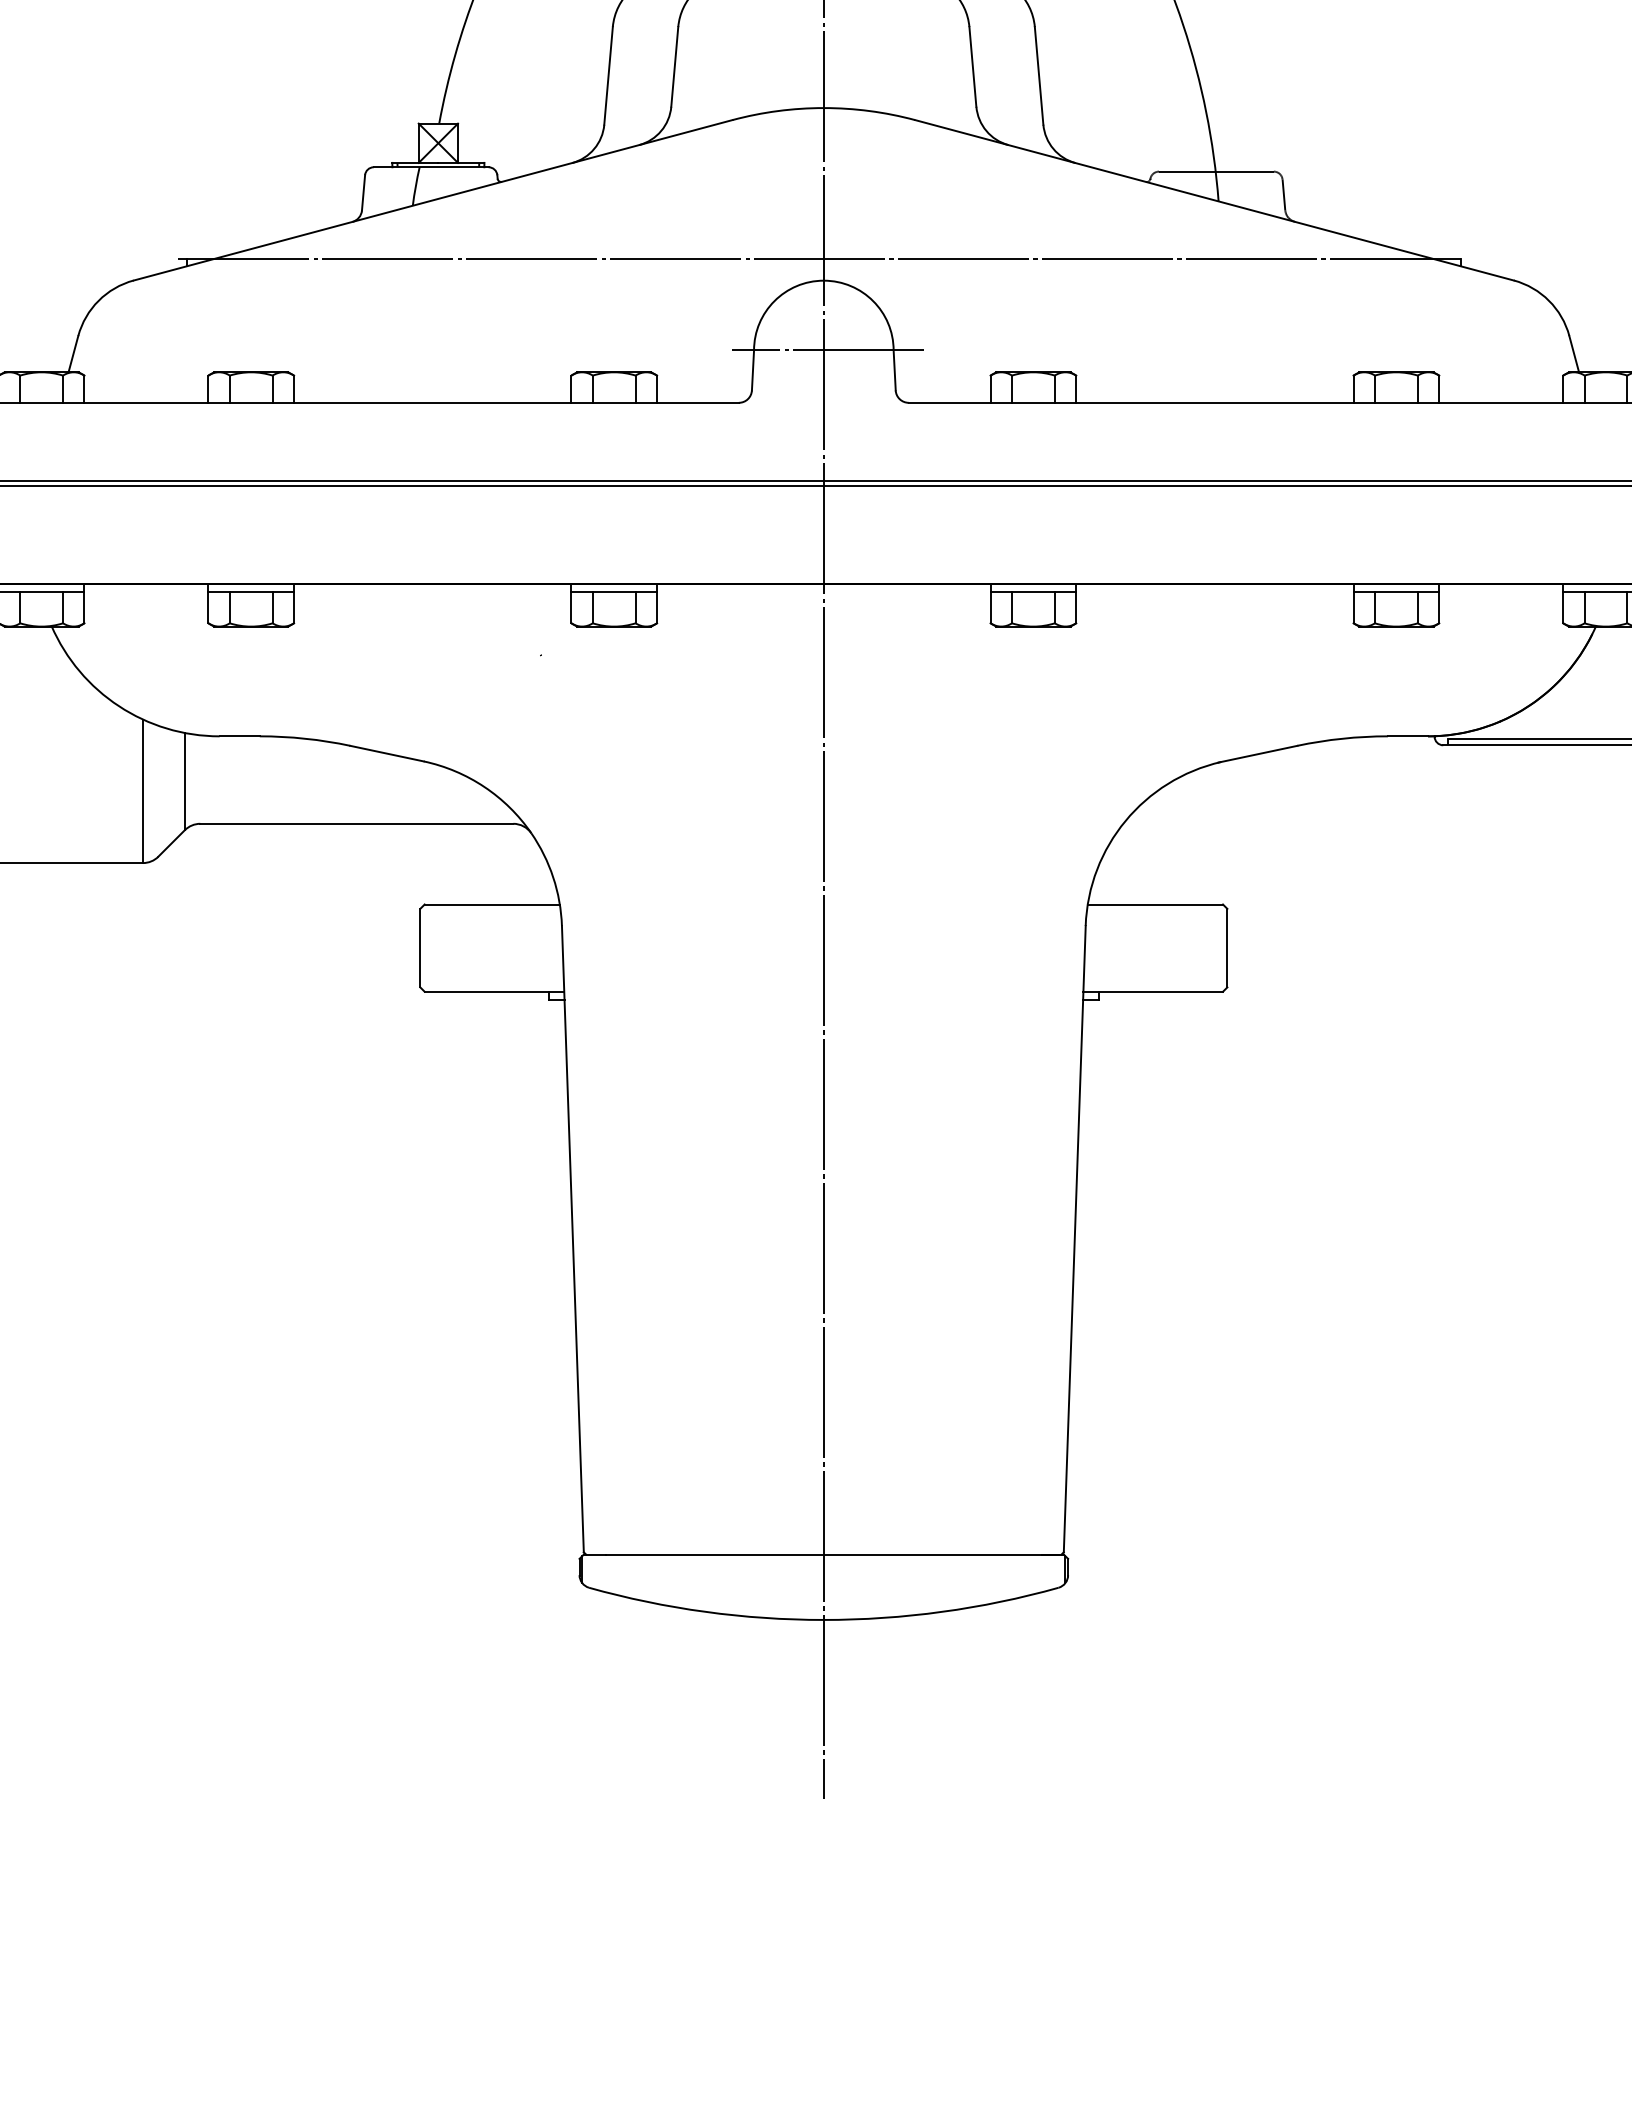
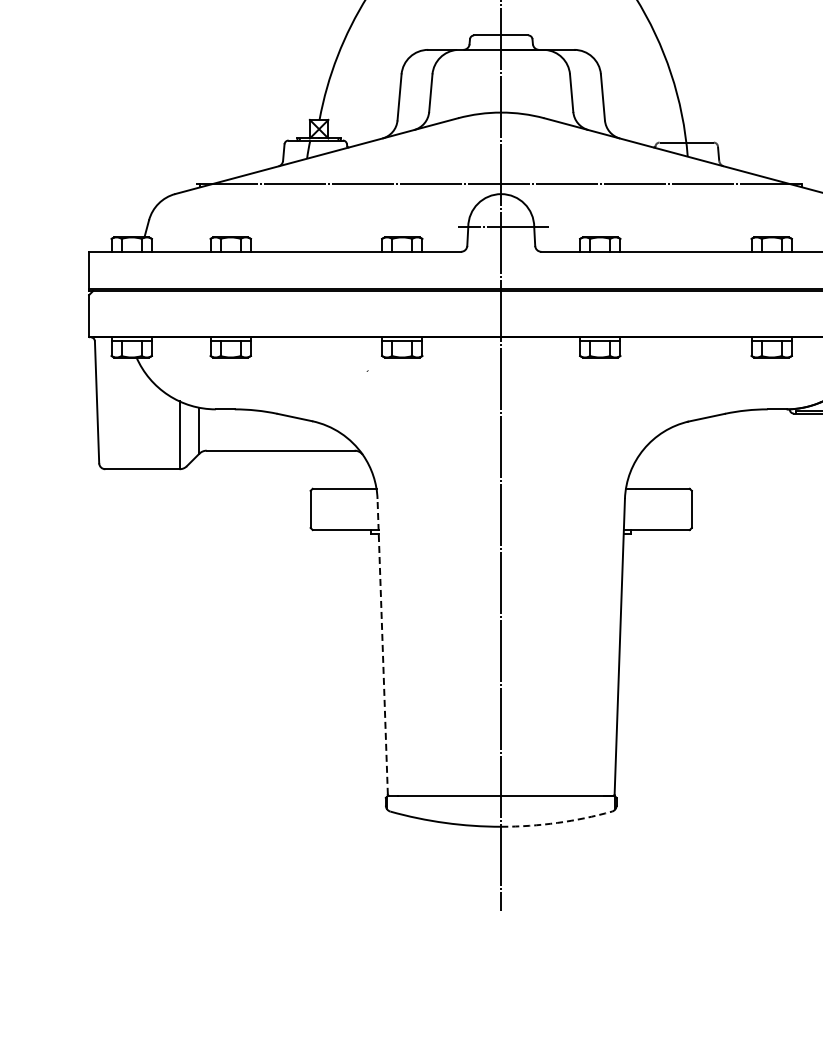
line: (572, 1238) -> (382, 646), solid -> dashed
arc: (942, 1610) -> (557, 822), solid -> dashed

